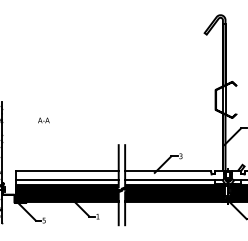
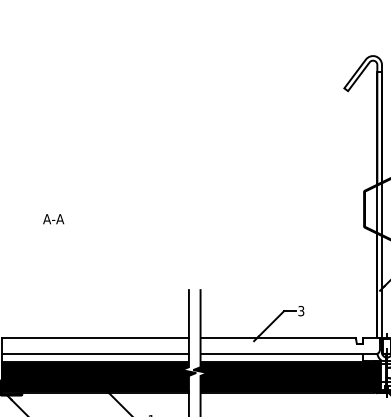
text: (43, 120) -> (52, 219), moved

